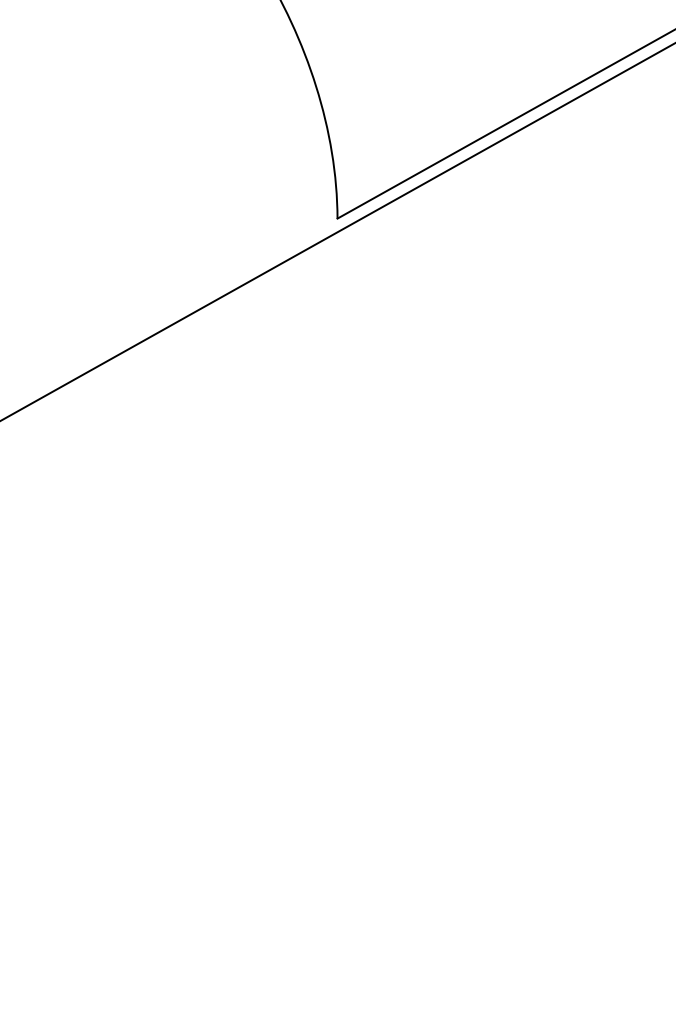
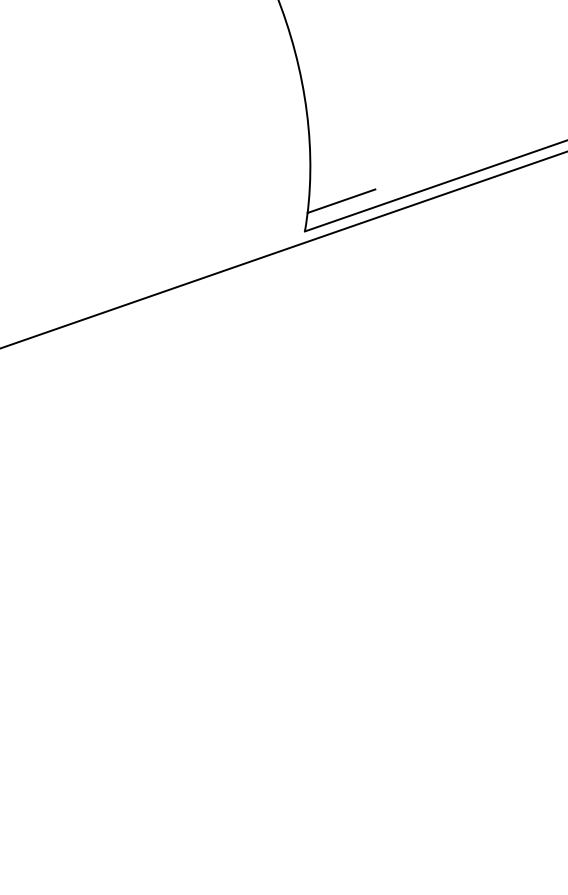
line: (371, 177) -> (341, 200), added

